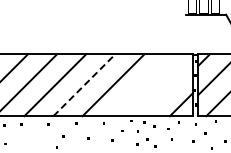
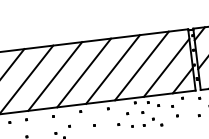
line: (84, 85) -> (84, 73), dashed -> solid
line: (142, 85) -> (141, 66), added
line: (166, 90) -> (166, 68), added

